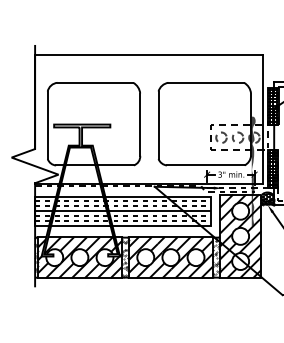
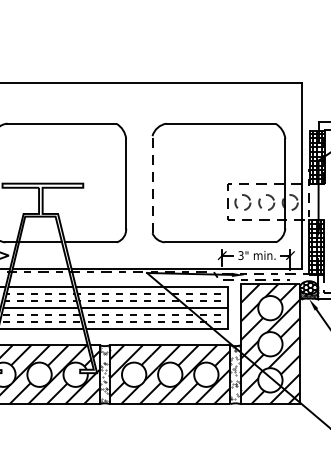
line: (158, 125) -> (152, 184), solid -> dashed
fill: (253, 171) -> (288, 251), removed

